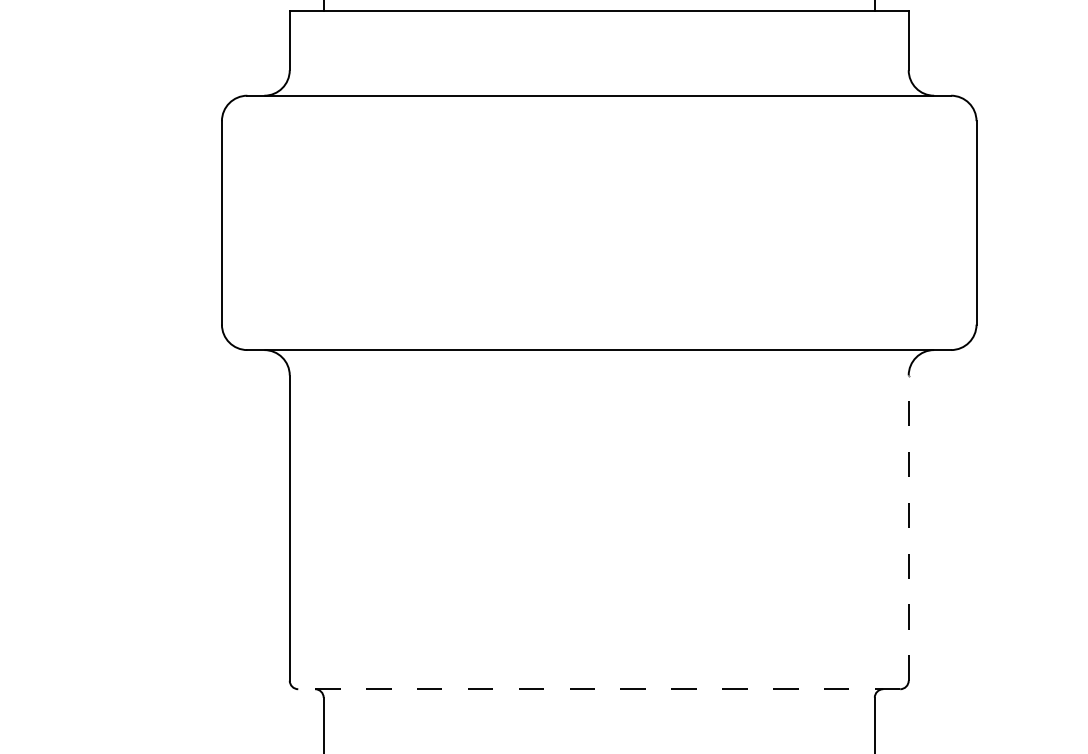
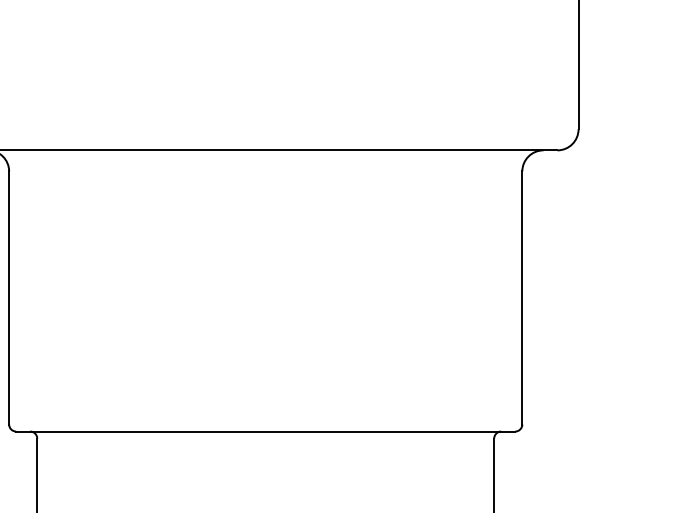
line: (908, 528) -> (522, 298), dashed -> solid
line: (599, 689) -> (265, 431), dashed -> solid

